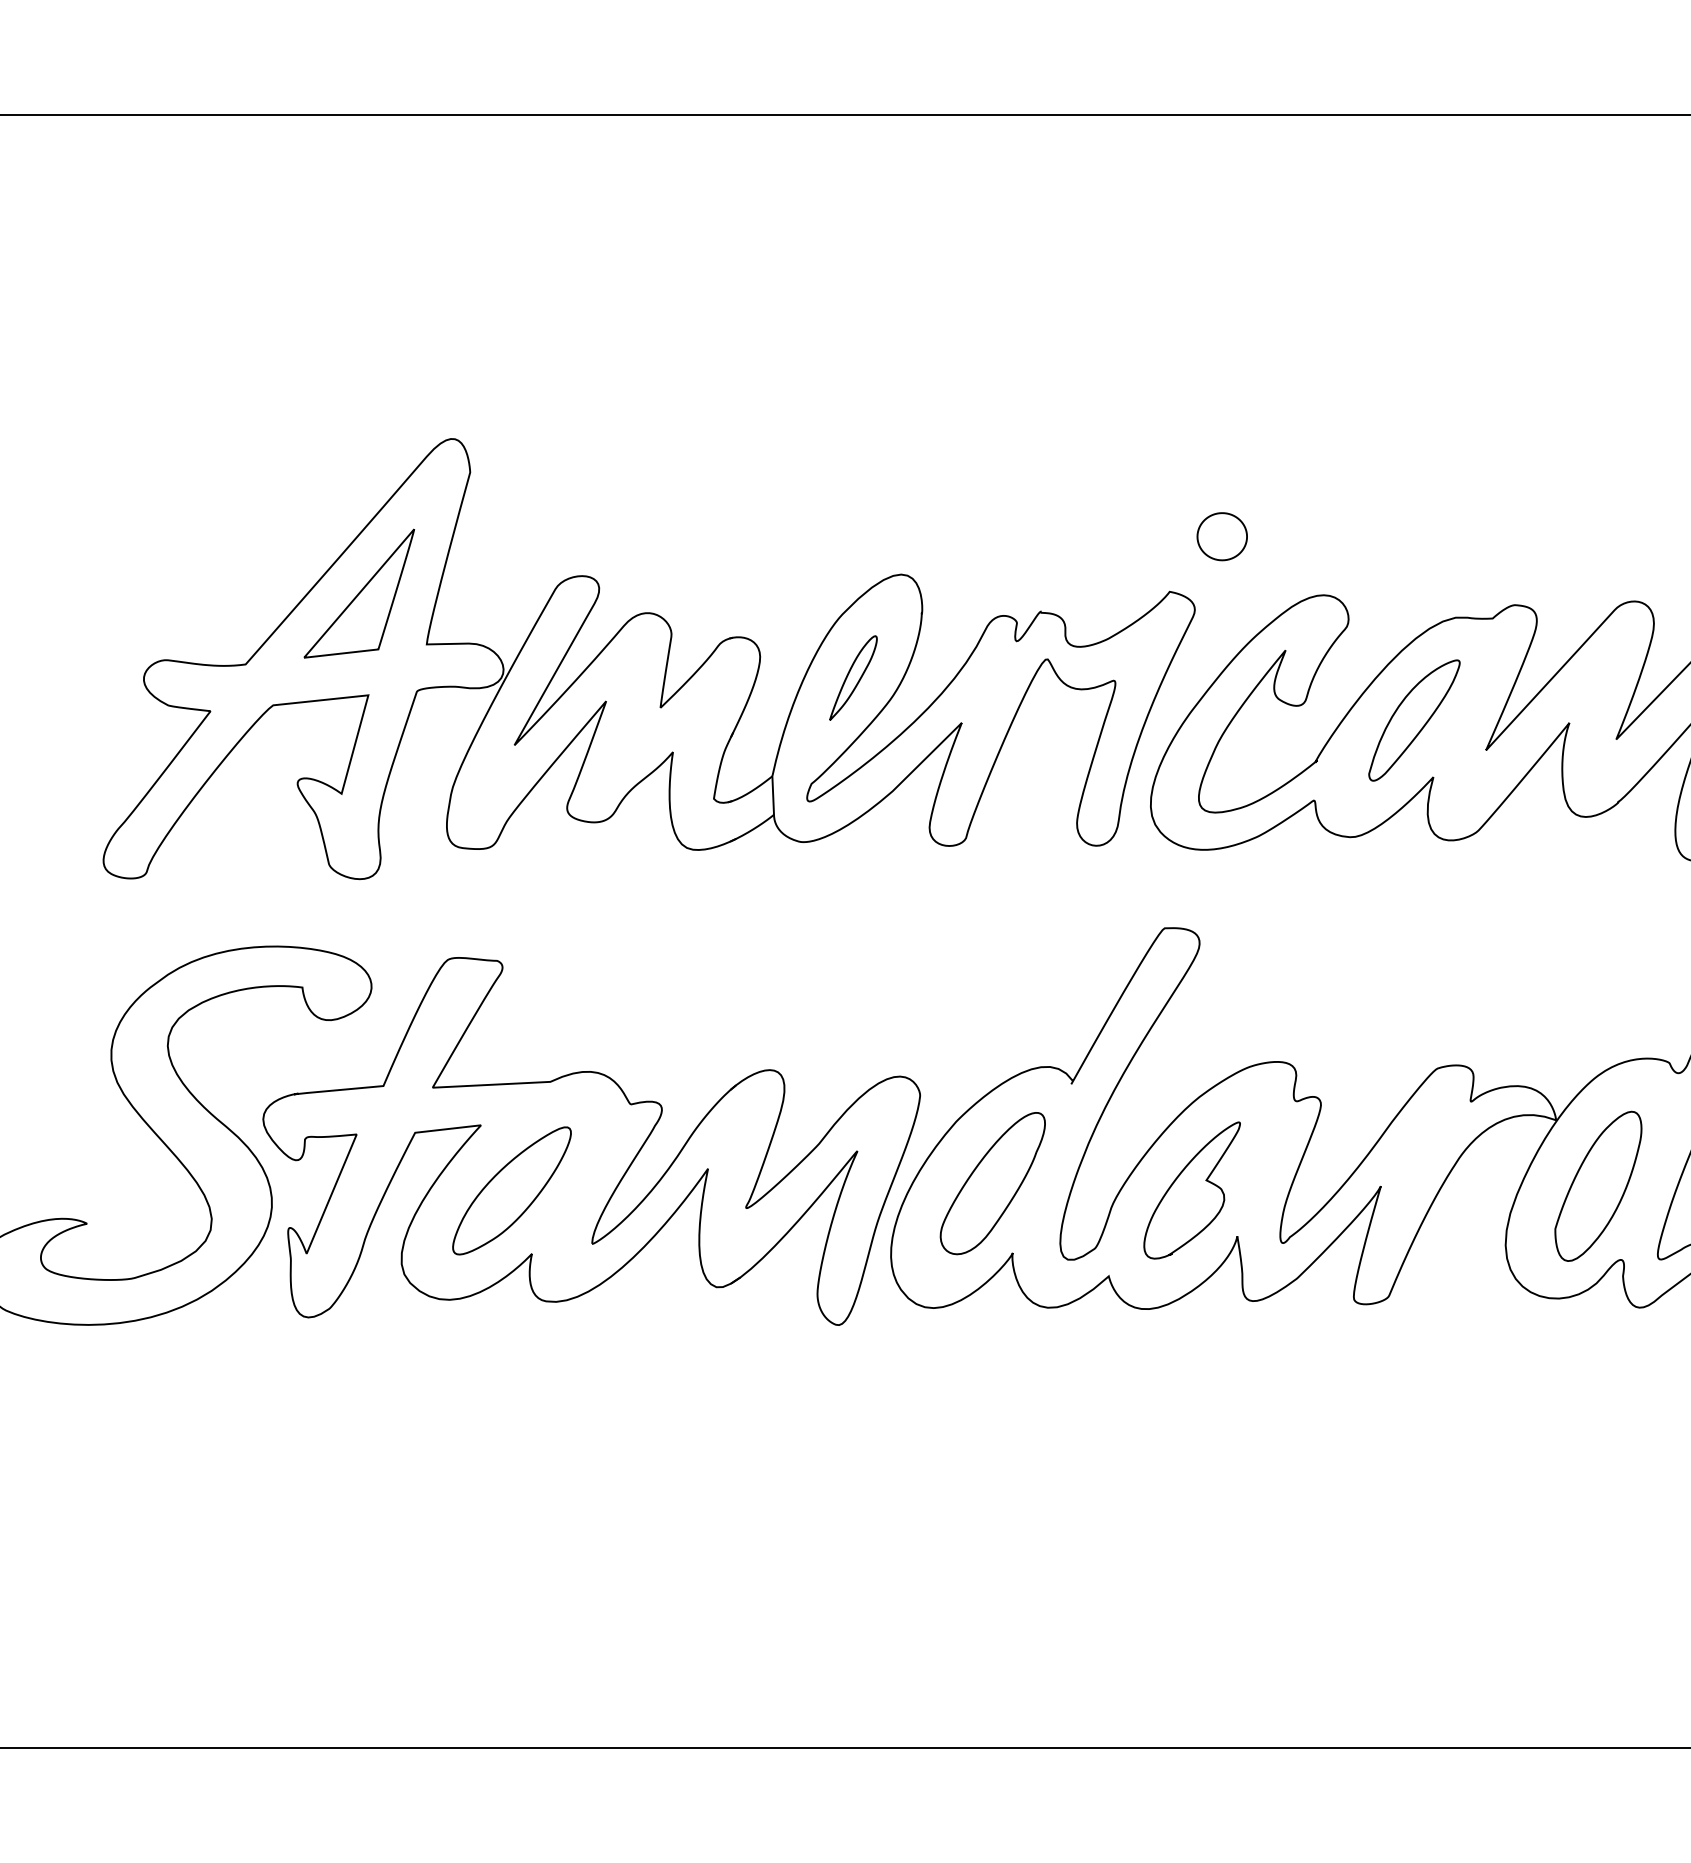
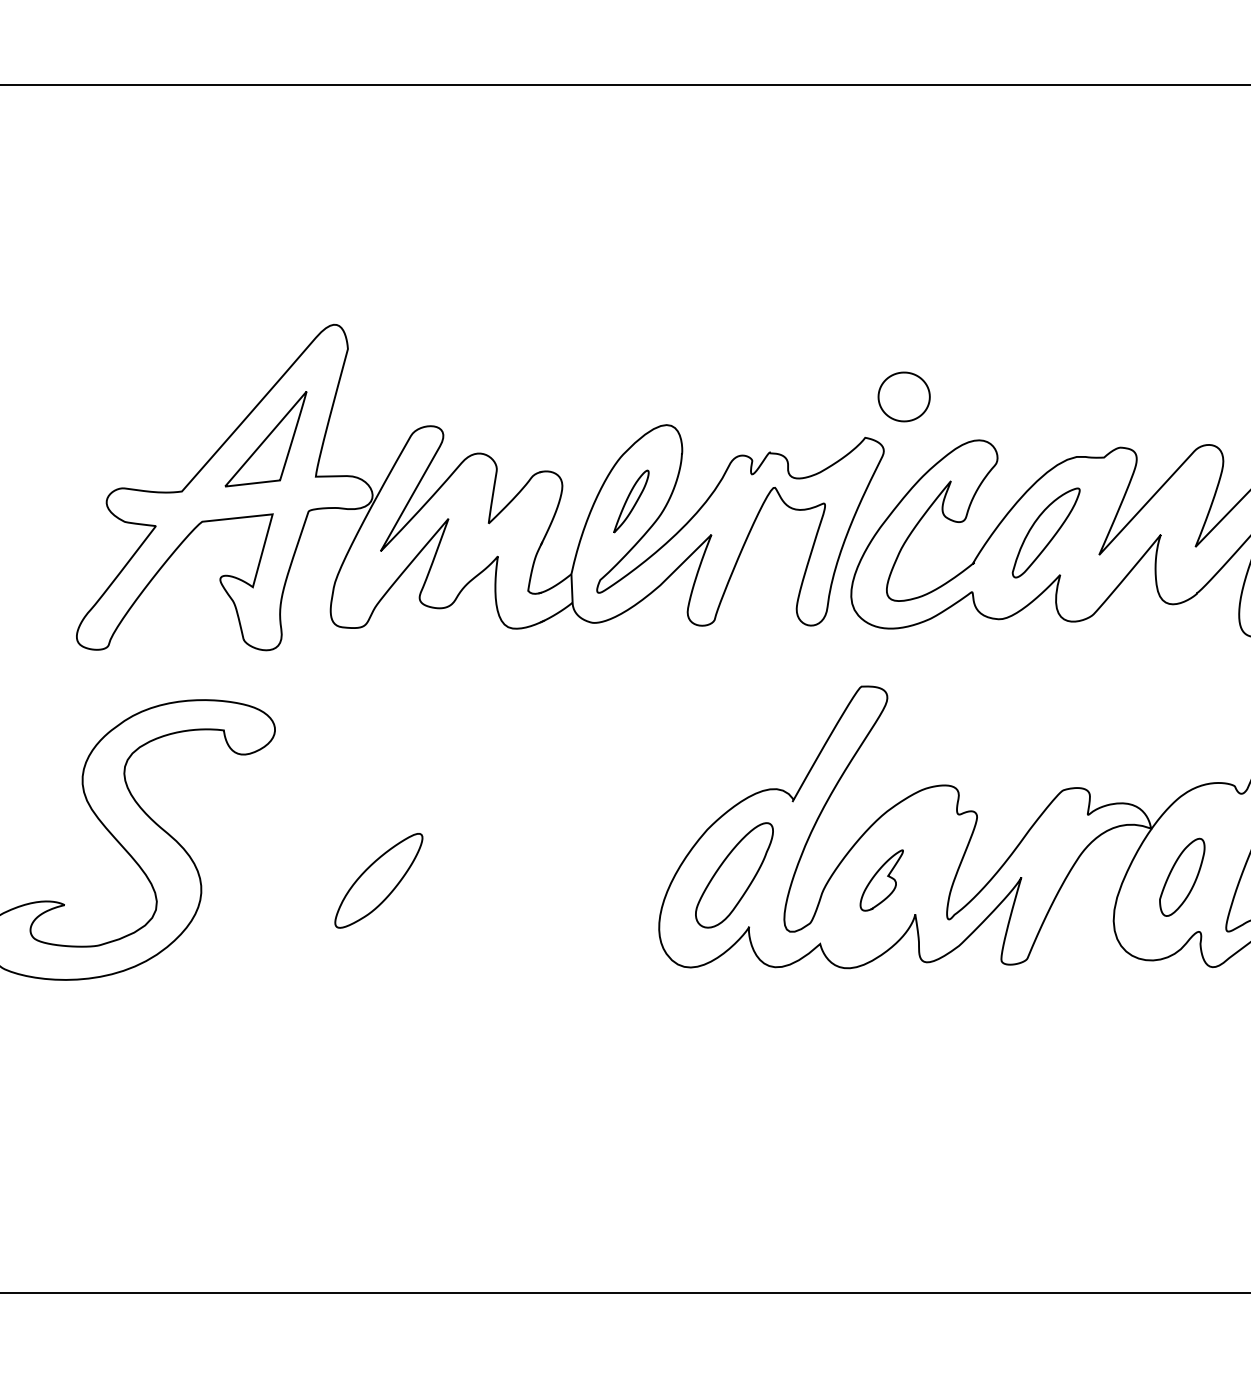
part: (1221, 536) -> (903, 396), size x1.4
part: (591, 1141) -> (437, 844), removed
part: (1598, 1185) -> (1182, 876), size x0.7
part: (1191, 1190) -> (881, 880), size x0.6

